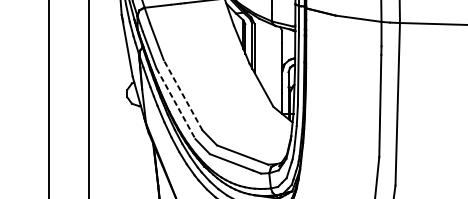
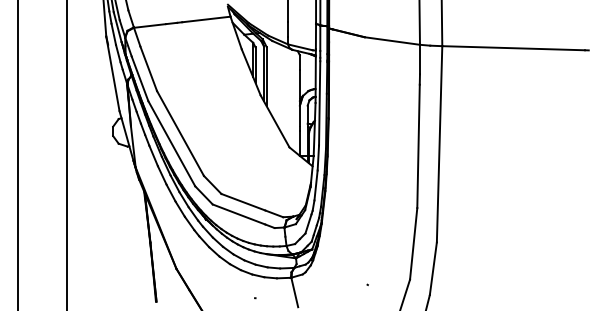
line: (183, 95) -> (180, 133), dashed -> solid
line: (175, 103) -> (171, 143), dashed -> solid

